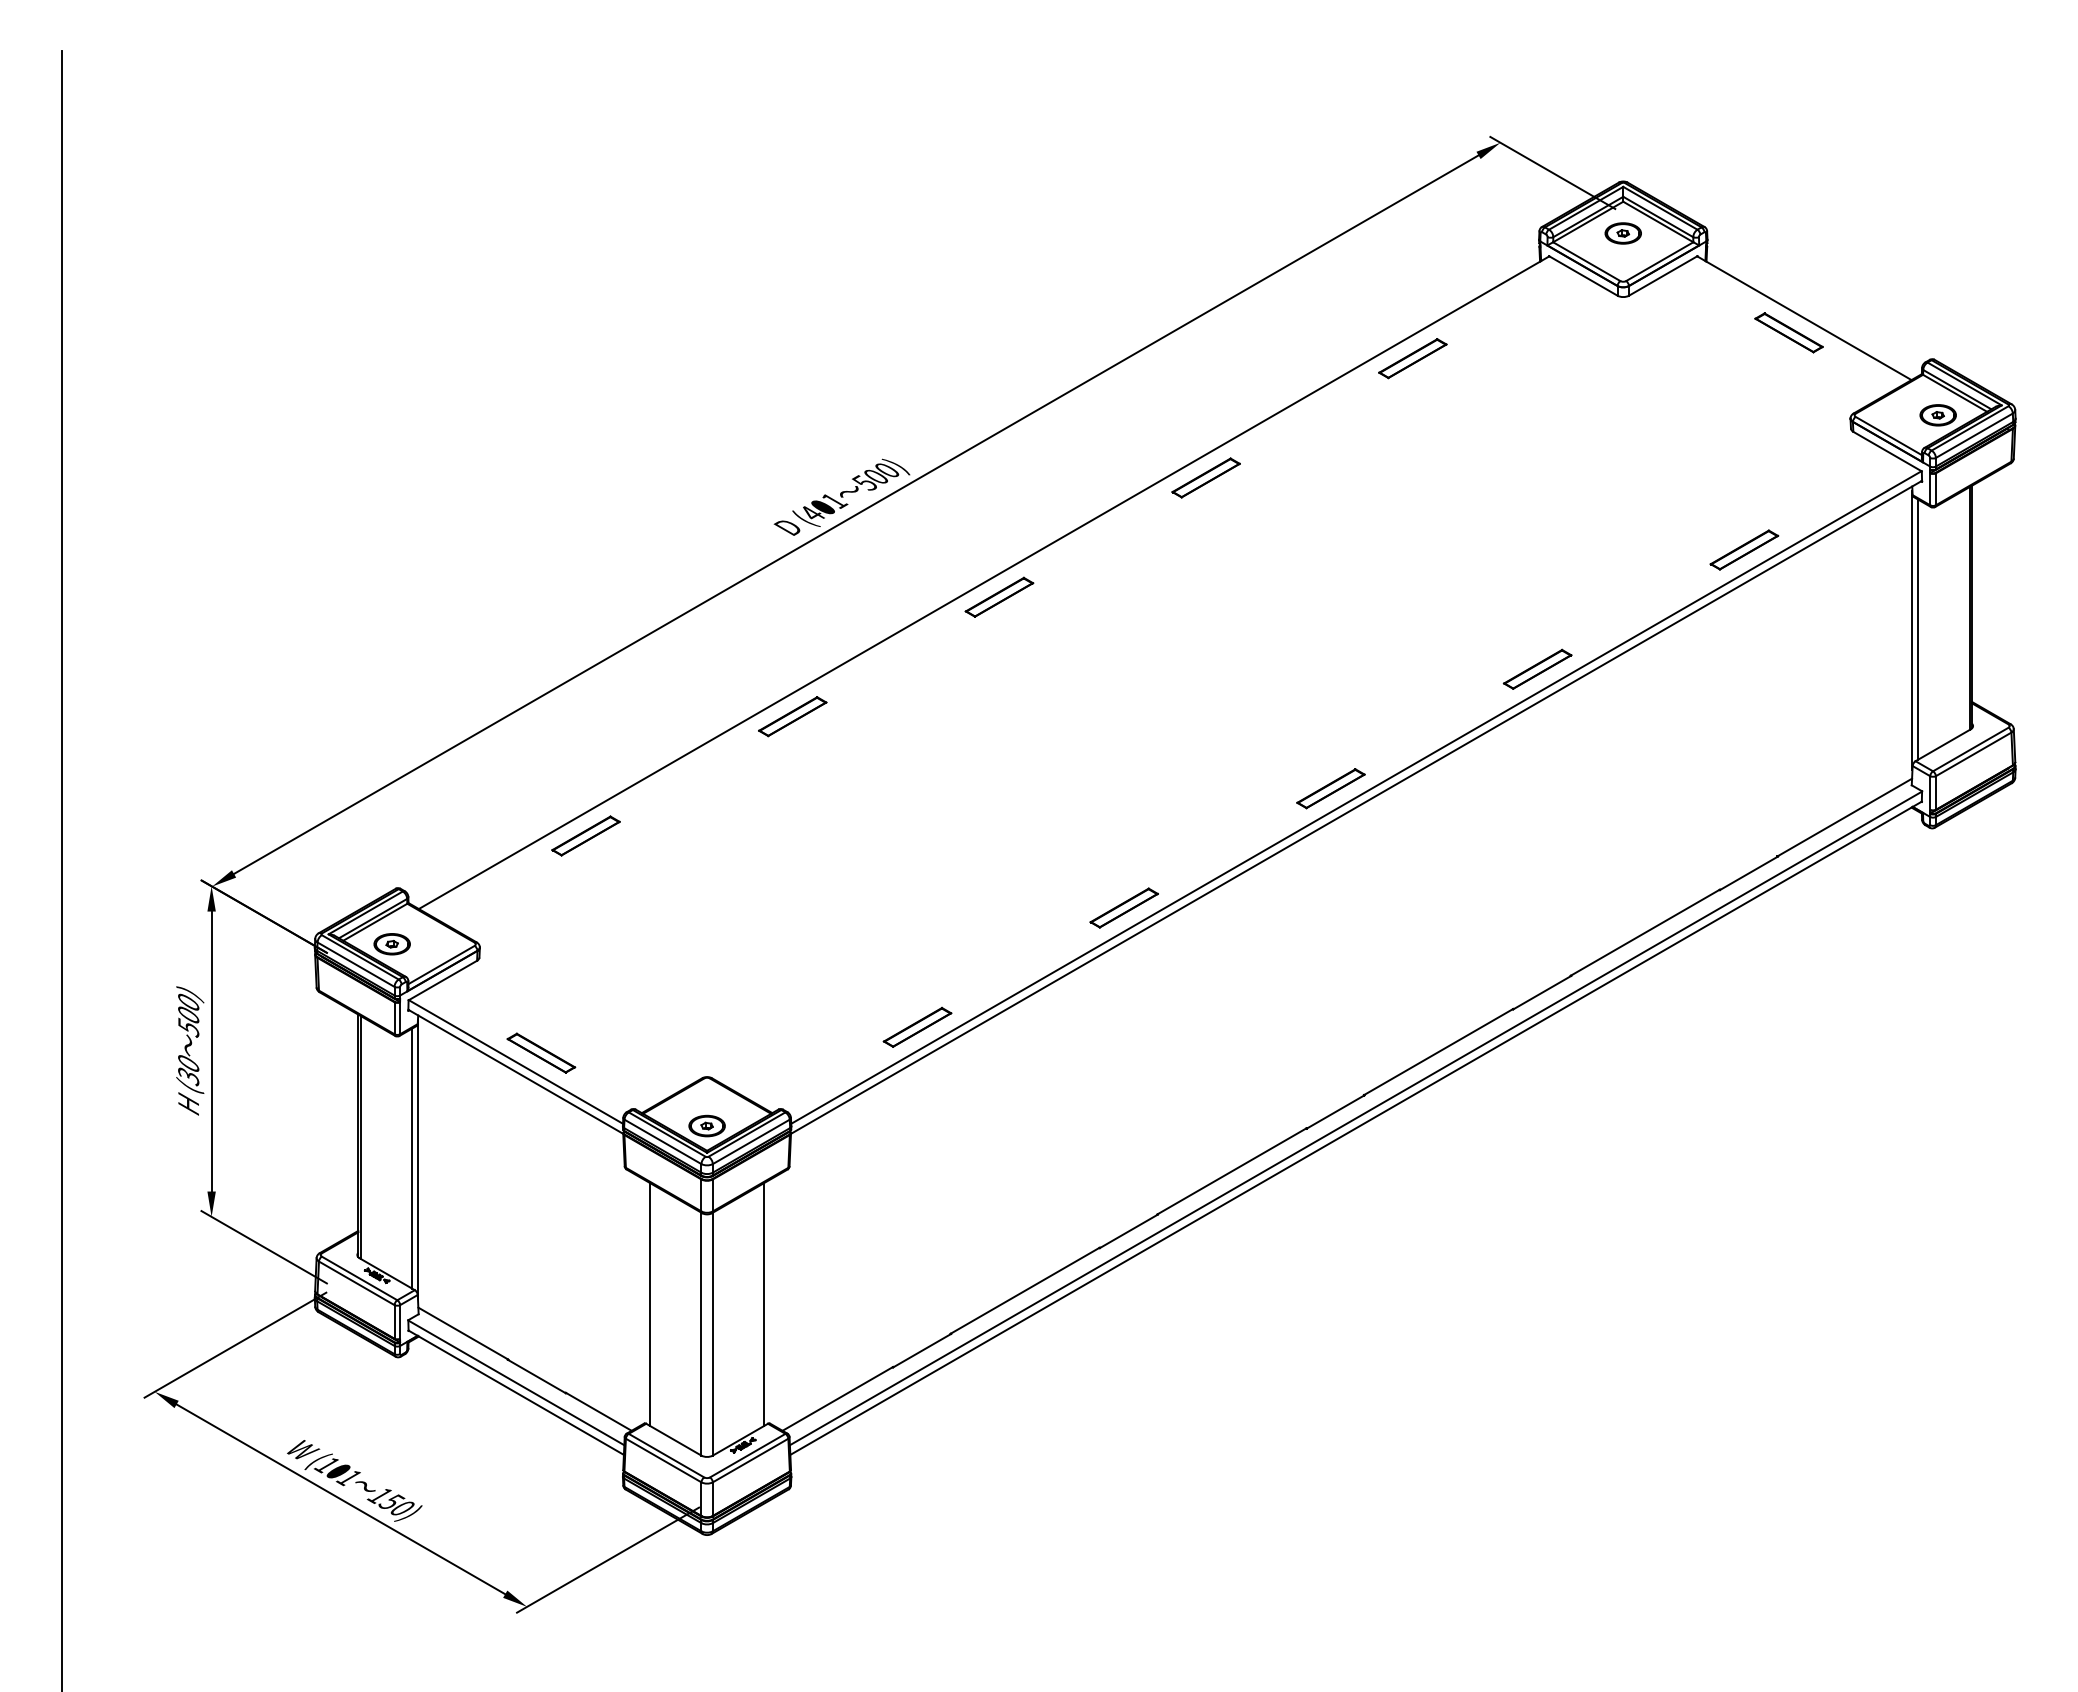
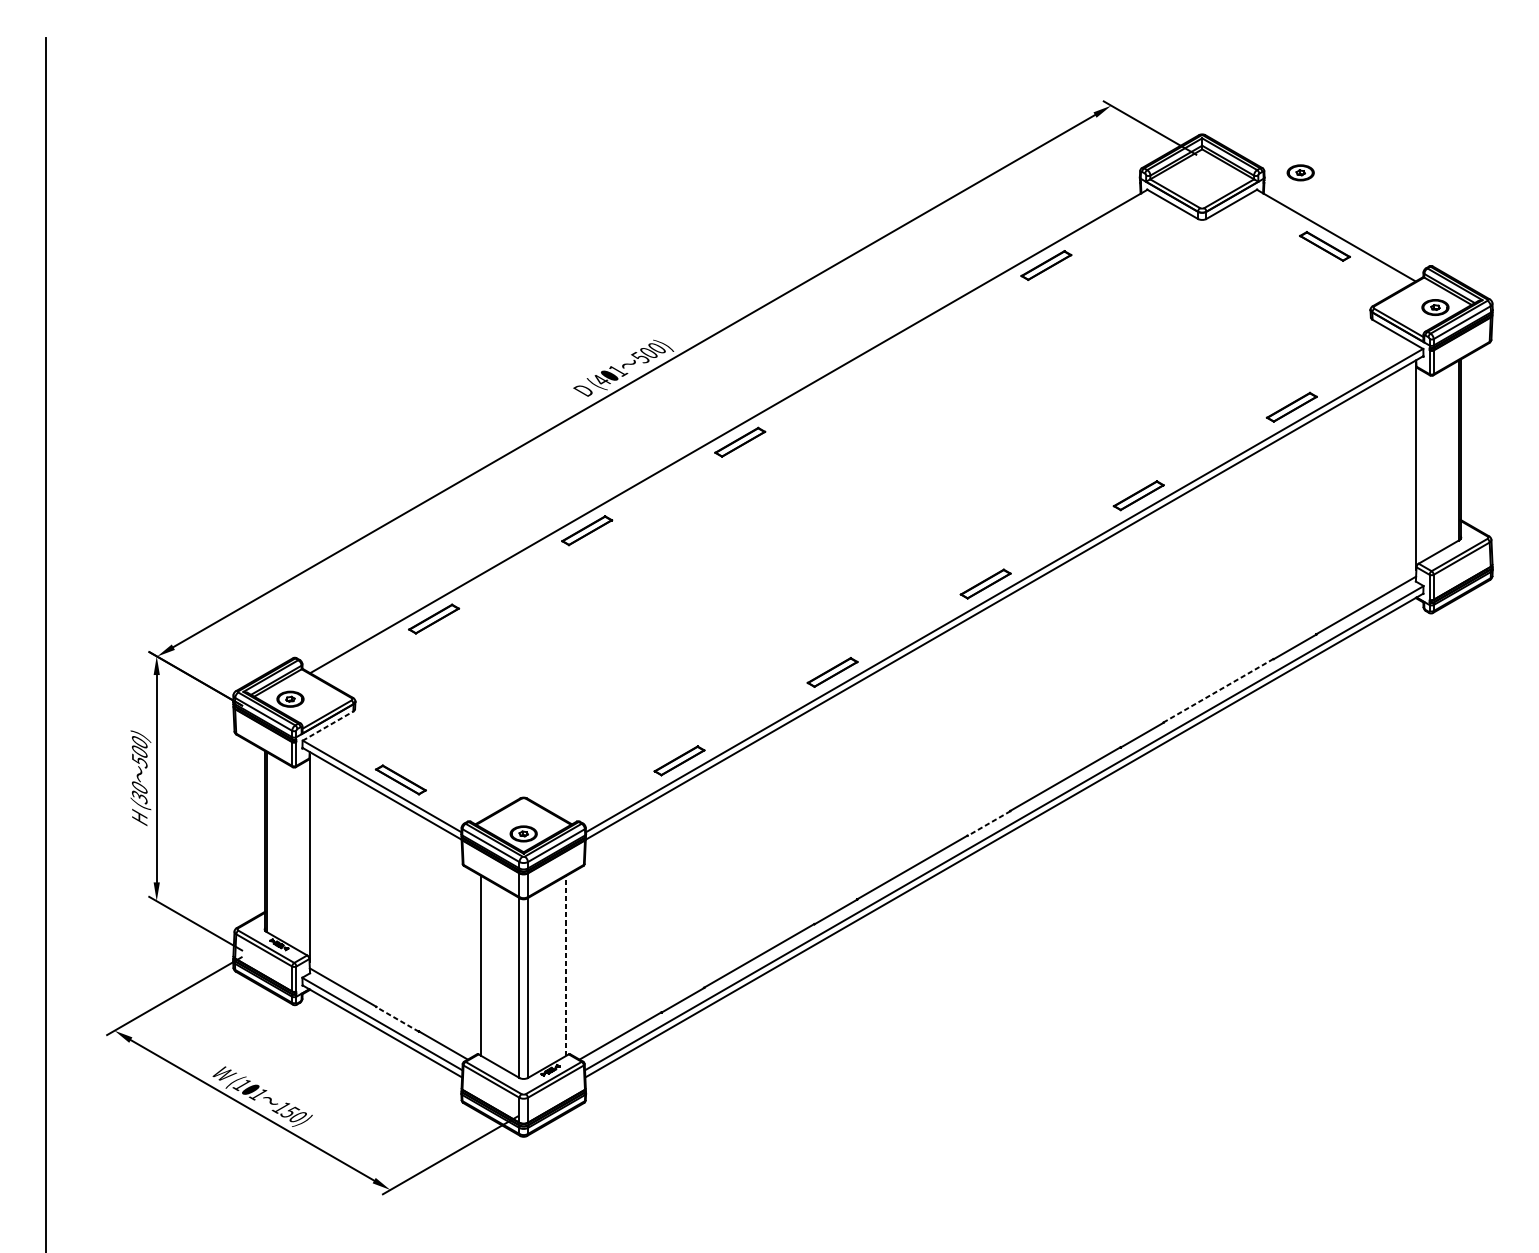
part: (1622, 233) -> (1300, 172), moved
part: (1205, 477) -> (892, 353), removed
line: (1918, 629) -> (1420, 466), removed
line: (1645, 932) -> (1218, 690), solid -> dashed
line: (442, 980) -> (327, 726), solid -> dashed
line: (1335, 1112) -> (989, 823), solid -> dashed
line: (412, 1158) -> (305, 857), removed
line: (764, 1303) -> (566, 965), solid -> dashed
line: (536, 1376) -> (397, 1019), solid -> dashed

